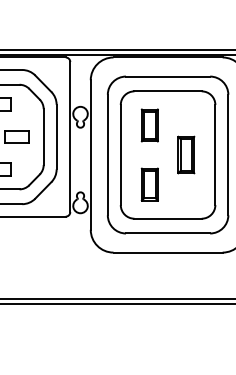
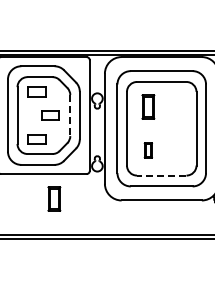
line: (43, 136) -> (70, 115), solid -> dashed
part: (185, 154) -> (174, 128), removed
part: (150, 184) -> (148, 150), size x0.6
line: (167, 218) -> (161, 175), solid -> dashed
part: (22, 249) -> (54, 198), added

